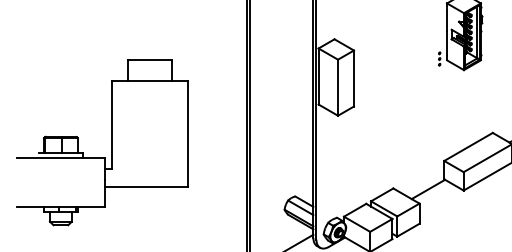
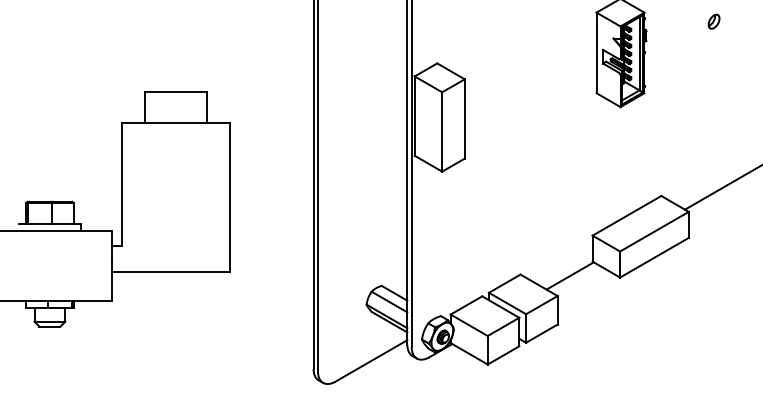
line: (439, 59) -> (585, 91), removed

